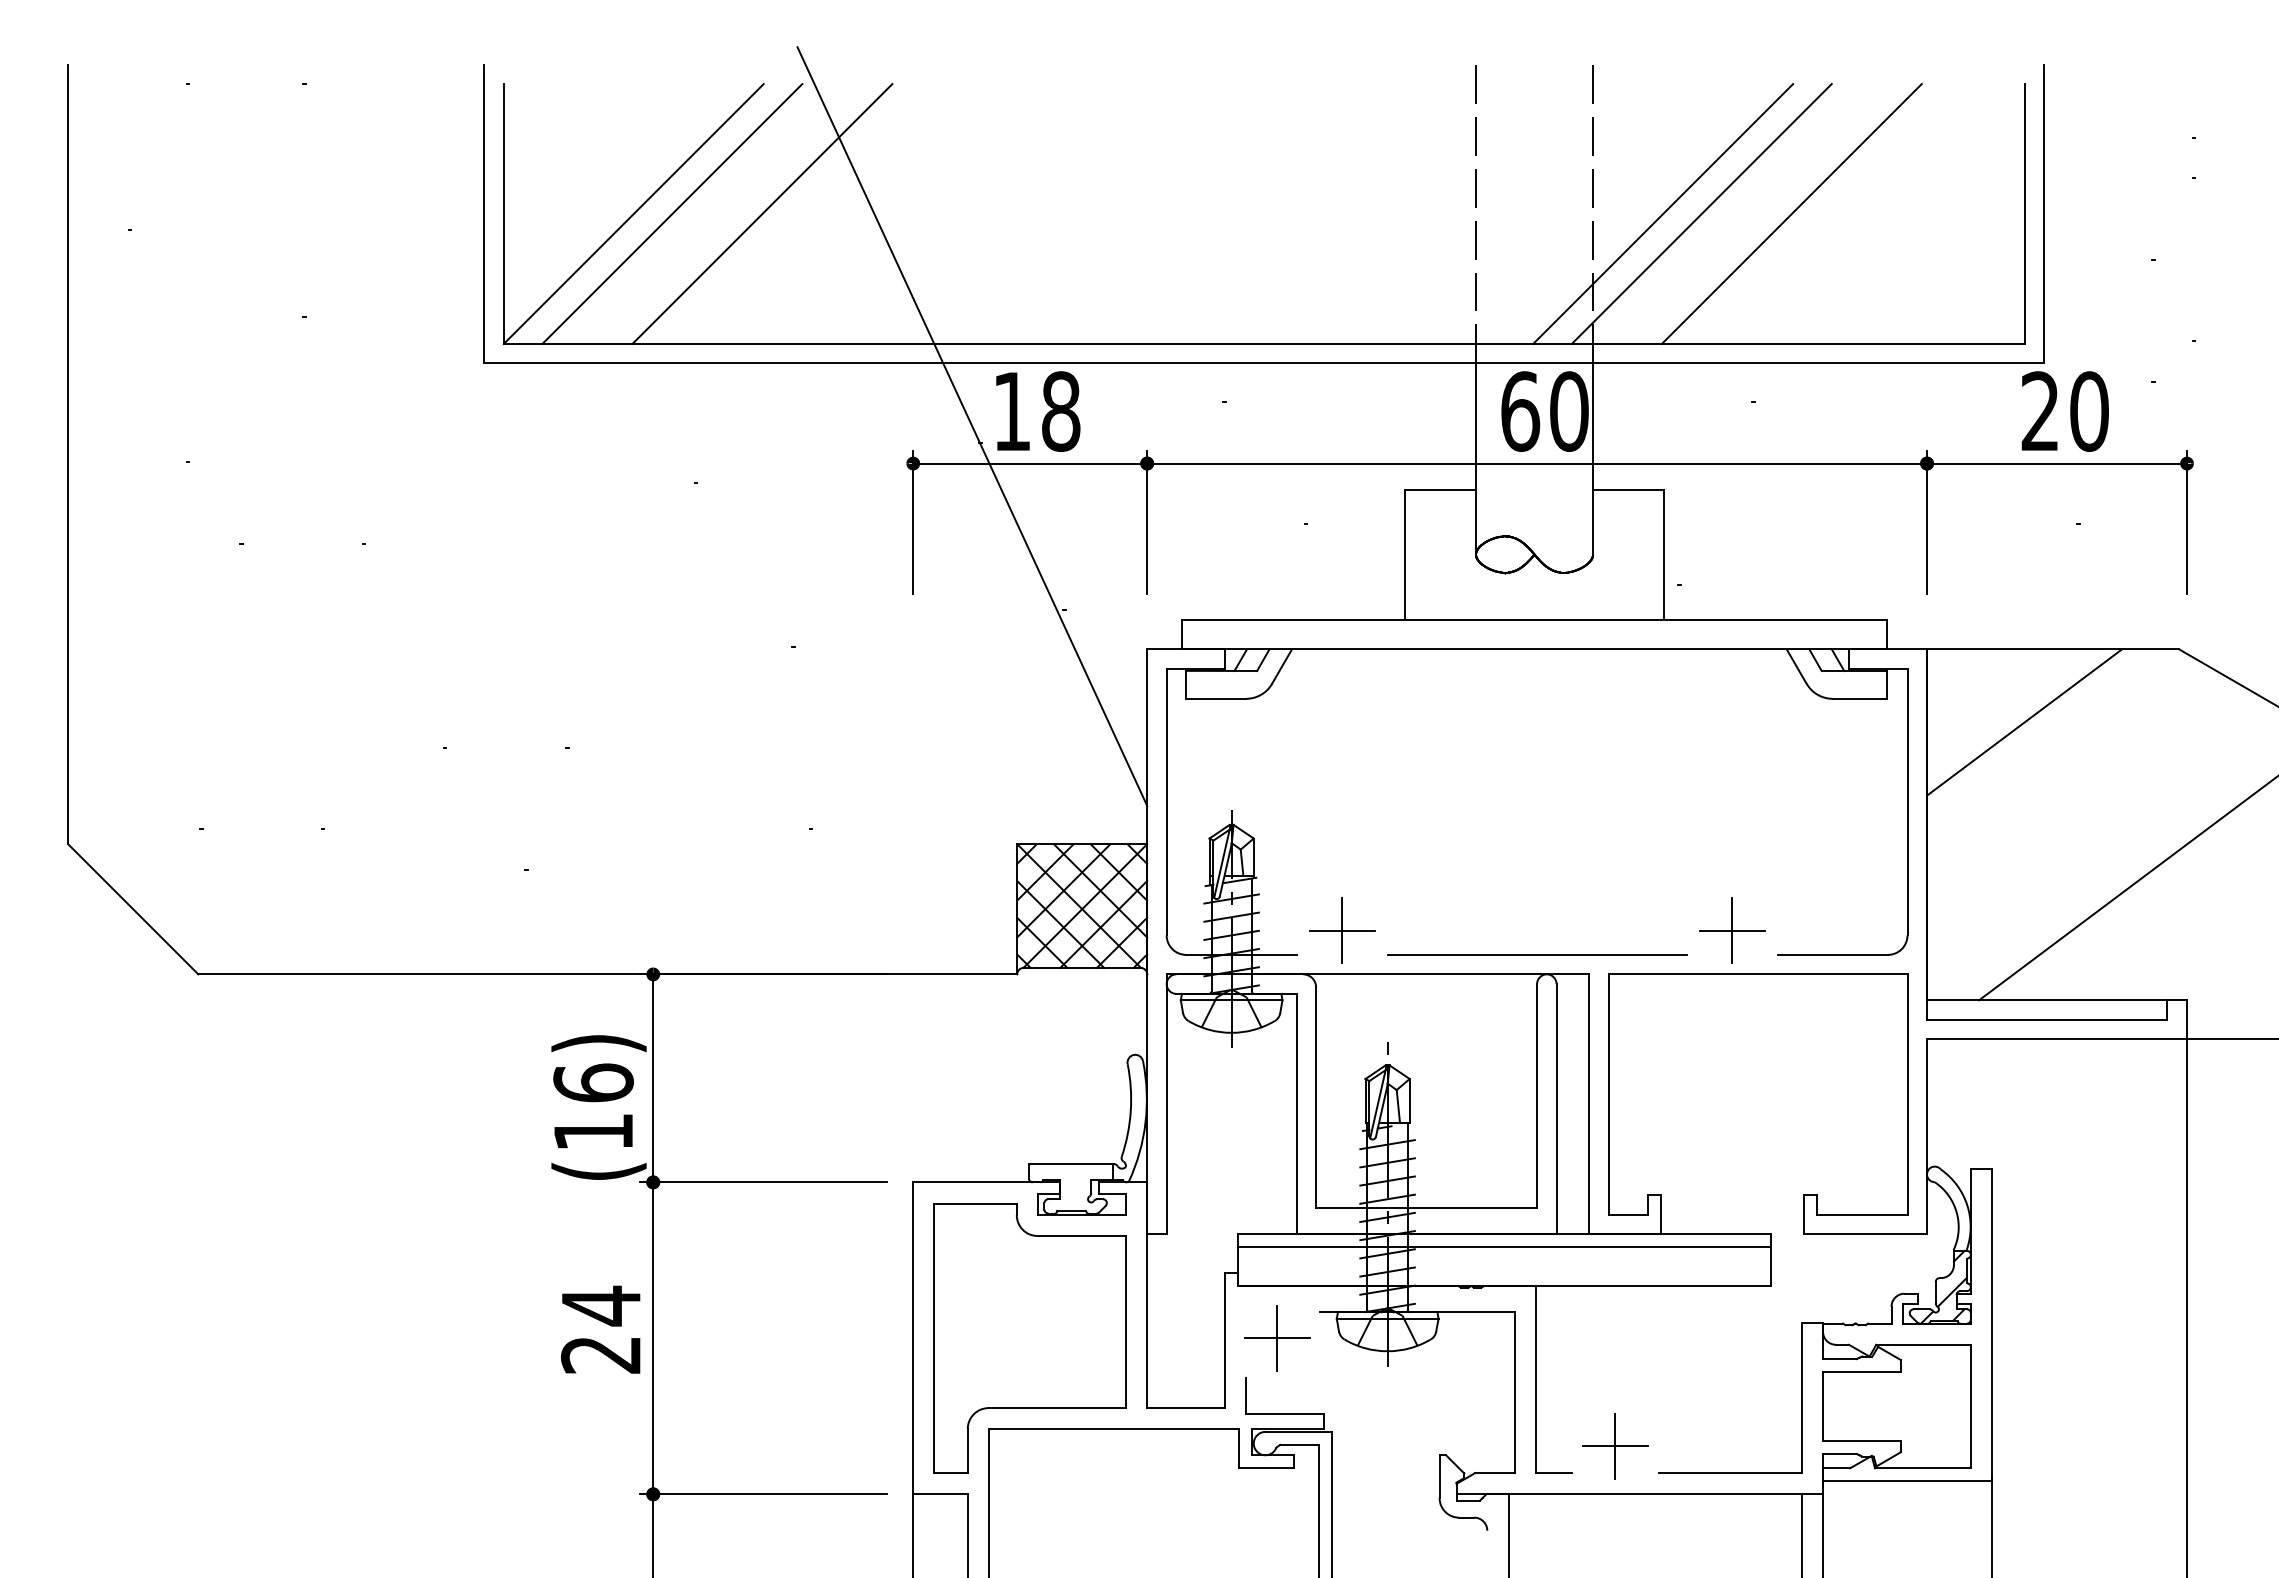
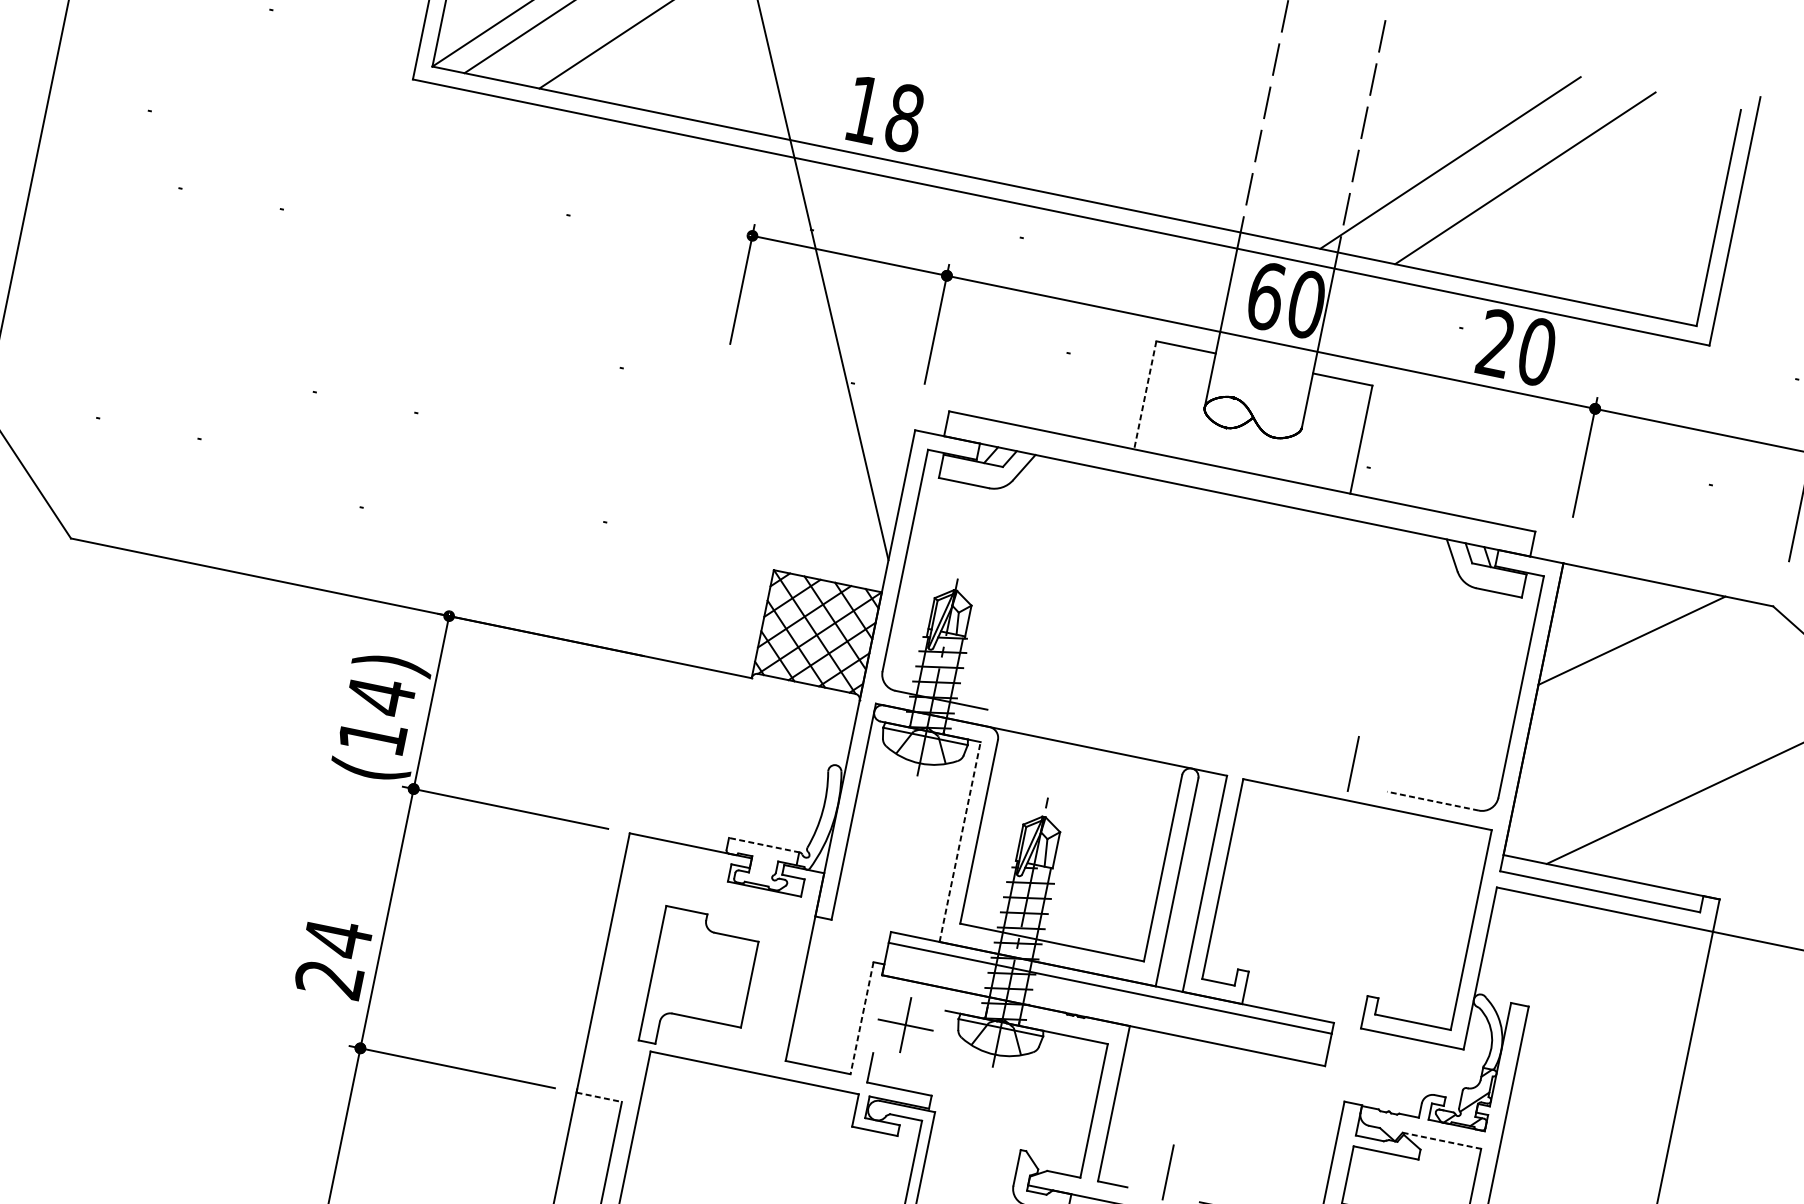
line: (1663, 213) -> (1418, 156), removed
text: (1038, 411) -> (885, 114), moved
text: (2064, 411) -> (1516, 347), moved
line: (1404, 554) -> (1145, 395), solid -> dashed
part: (1342, 930) -> (1029, 697), removed
line: (1731, 930) -> (1352, 763), removed
line: (1536, 954) -> (1186, 750), removed
line: (1832, 954) -> (1432, 800), solid -> dashed
text: (593, 1083) -> (380, 696), (16) -> (14)
line: (1296, 1113) -> (960, 841), solid -> dashed
line: (1071, 1164) -> (764, 845), solid -> dashed
text: (600, 1329) -> (333, 958), moved
part: (1029, 1338) -> (699, 983), size x0.6
line: (1225, 1341) -> (862, 1018), solid -> dashed
line: (1924, 1344) -> (1442, 1140), solid -> dashed
line: (1614, 1446) -> (1167, 1172), removed
line: (940, 1494) -> (599, 1097), solid -> dashed

